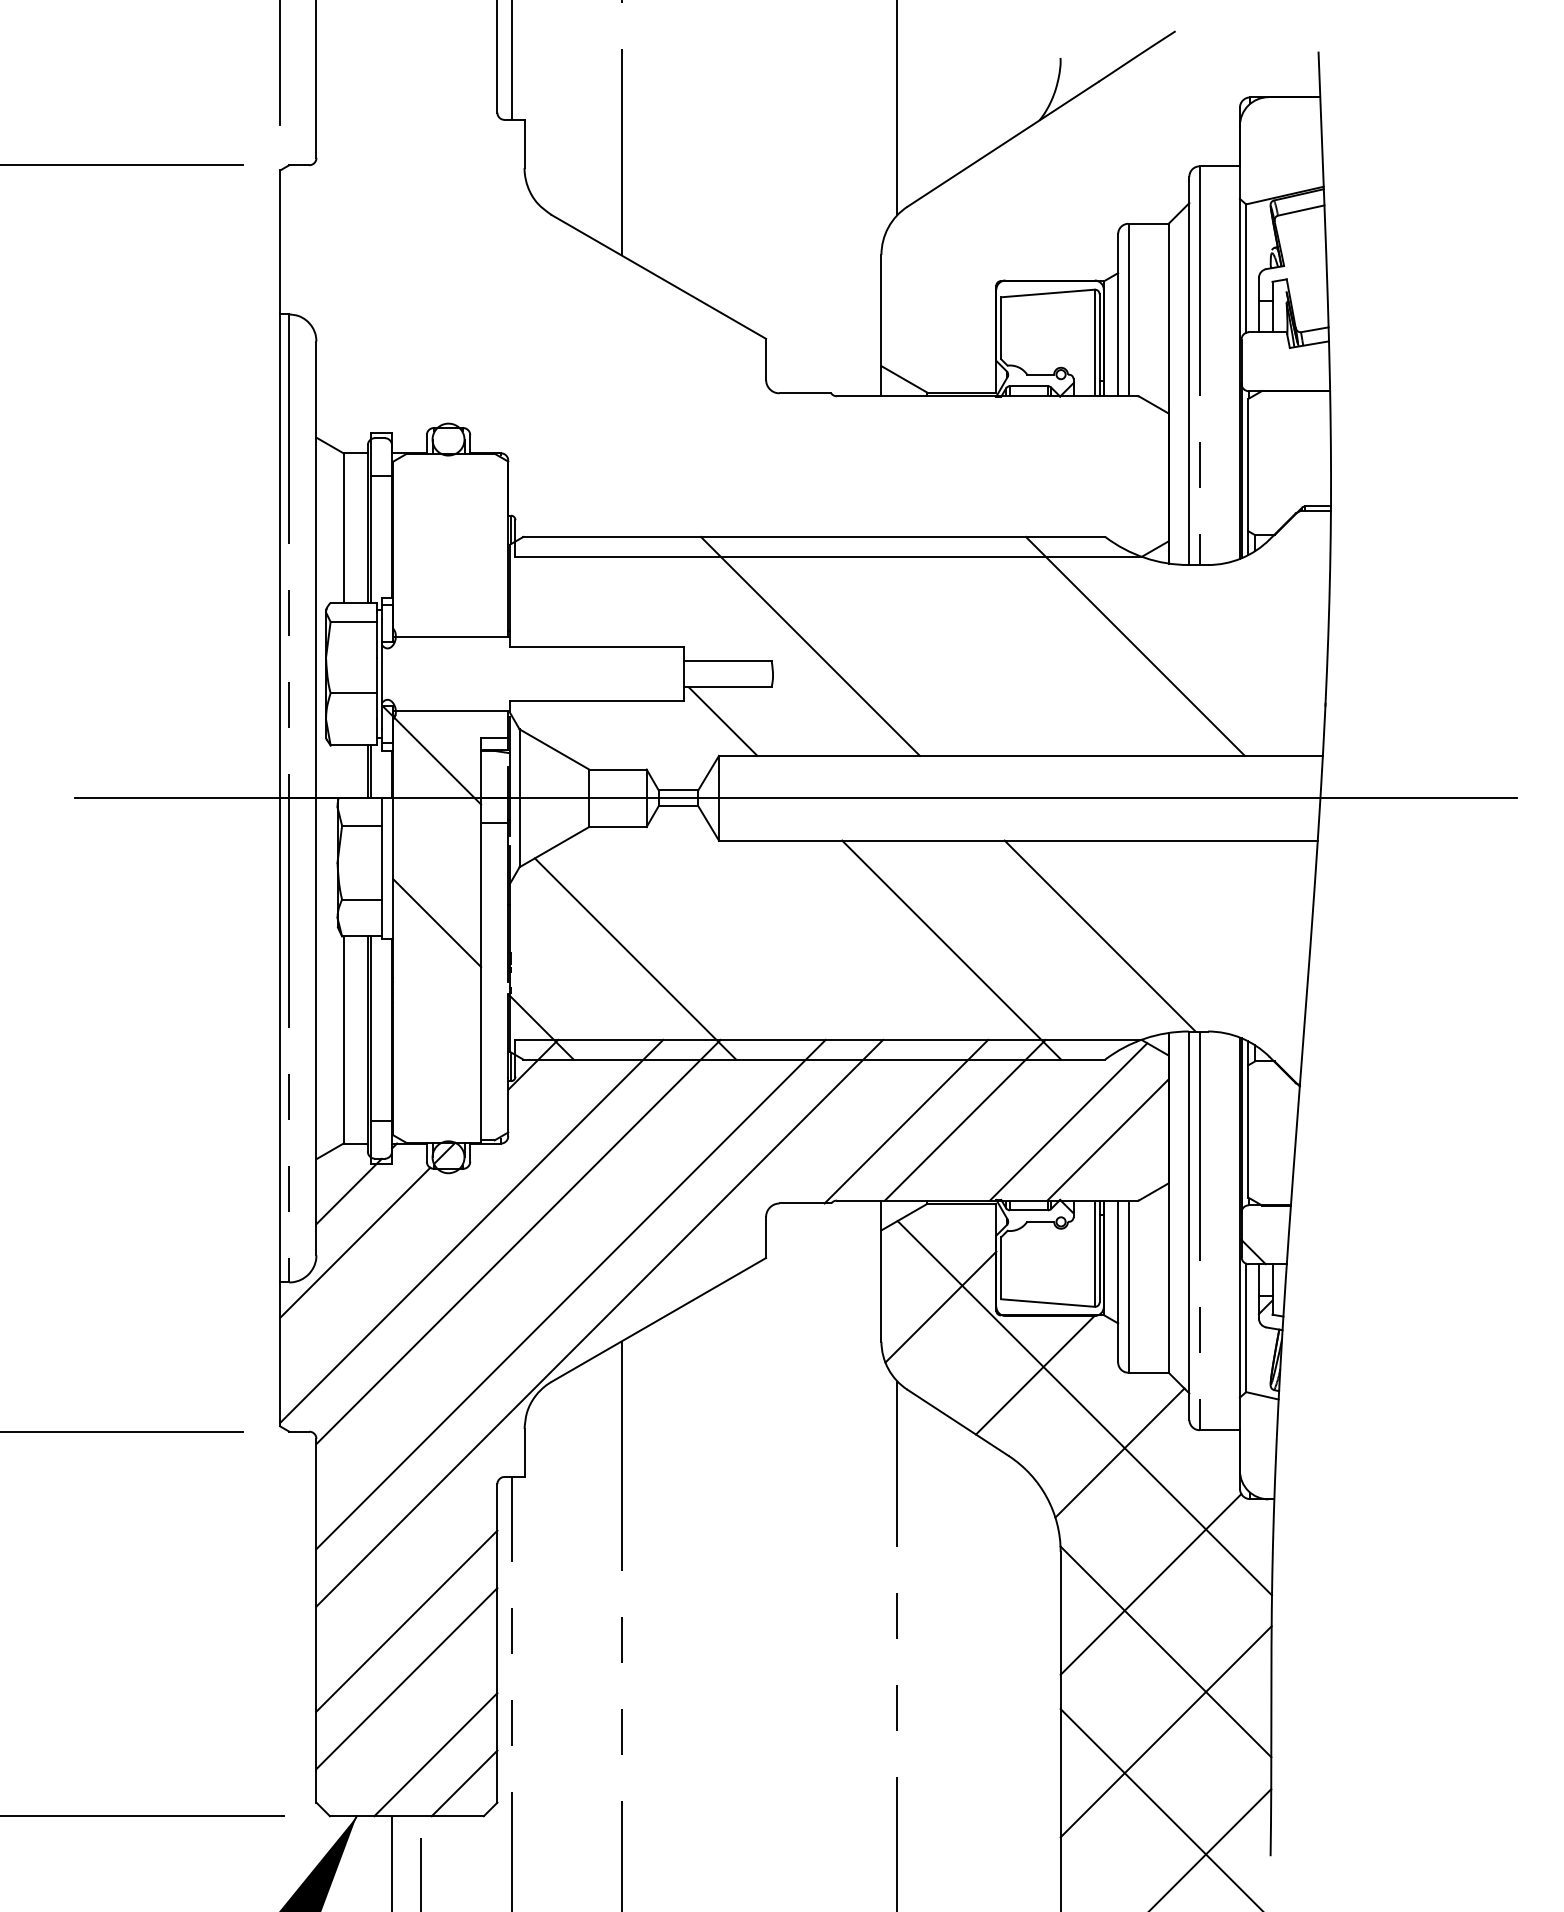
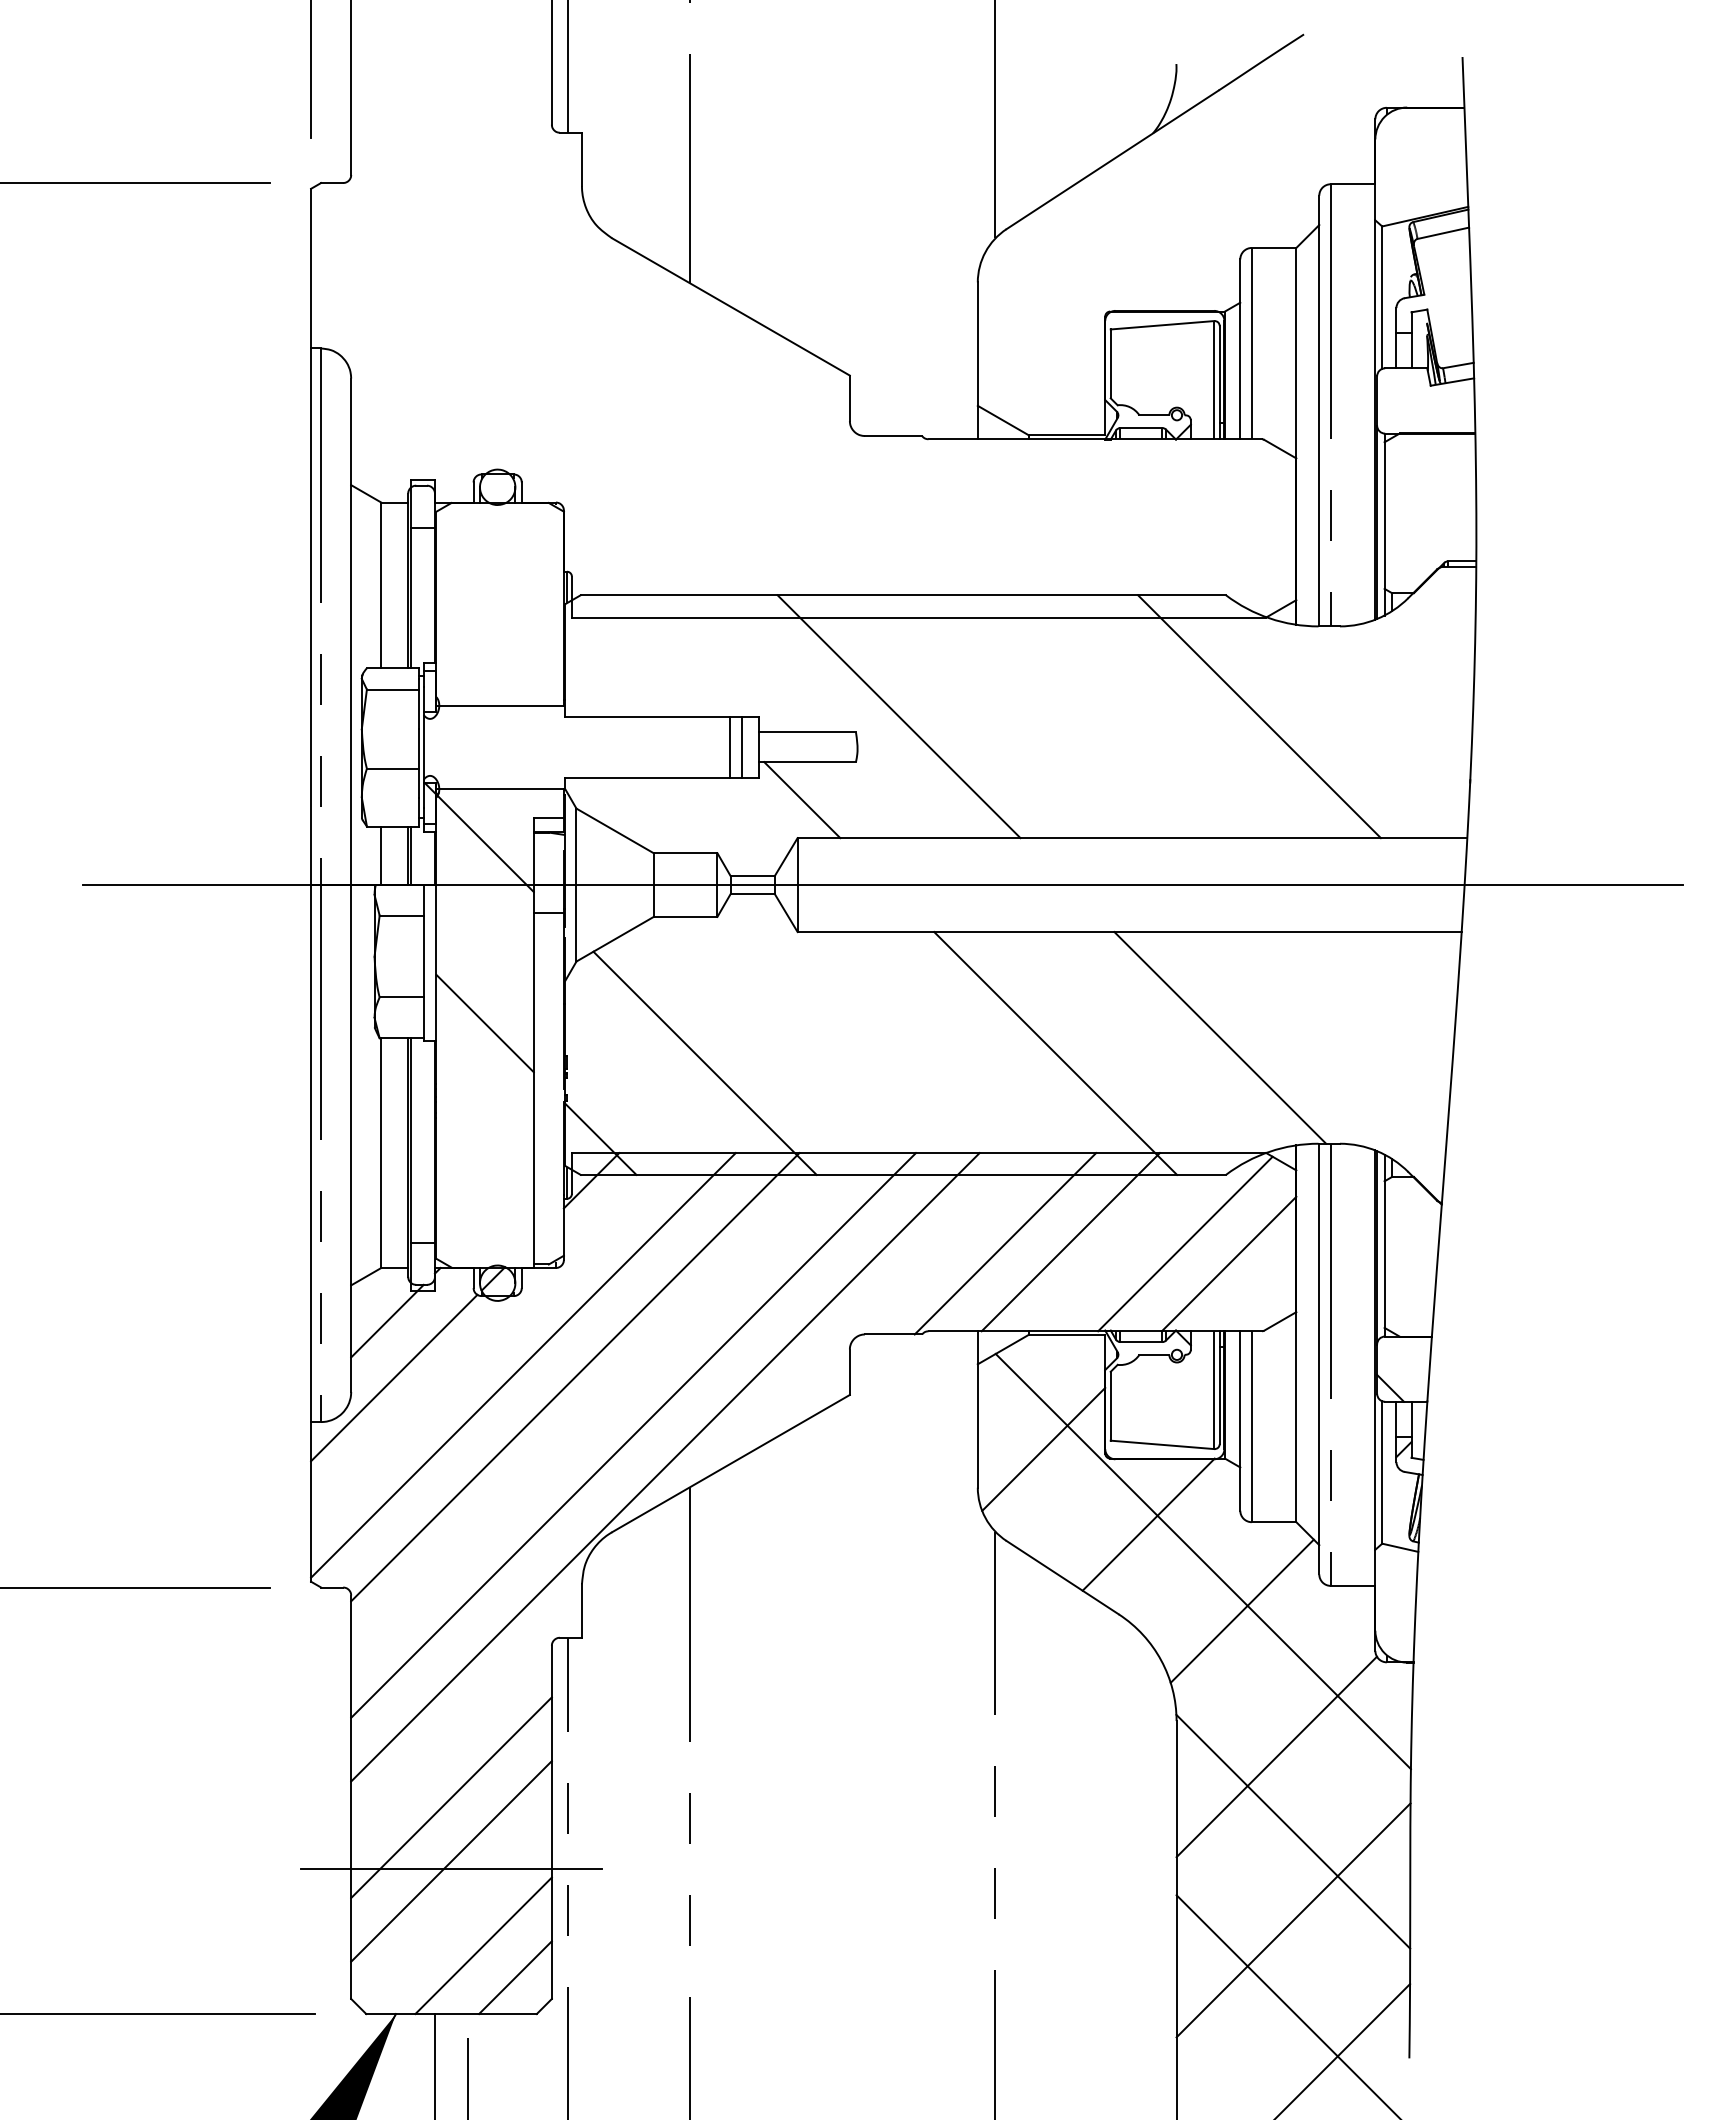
line: (657, 673) -> (729, 746), added
line: (669, 673) -> (742, 746), added
line: (343, 771) -> (381, 855), added
line: (406, 1685) -> (451, 1868), added

